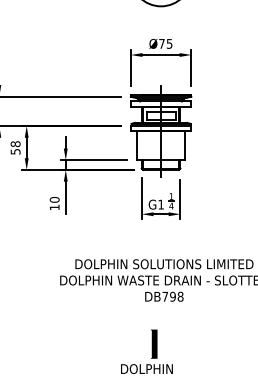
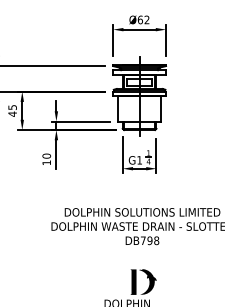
text: (165, 43) -> (143, 19), Ø75 -> Ø62
text: (15, 147) -> (12, 110), 58 -> 45
fill: (170, 343) -> (147, 281), added

